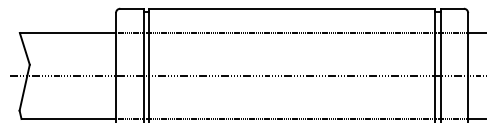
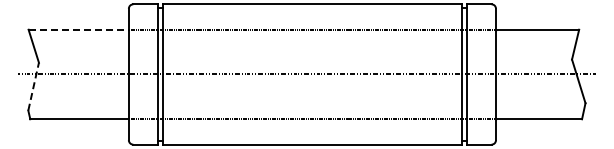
line: (68, 32) -> (79, 29), solid -> dashed
line: (24, 87) -> (33, 86), solid -> dashed

